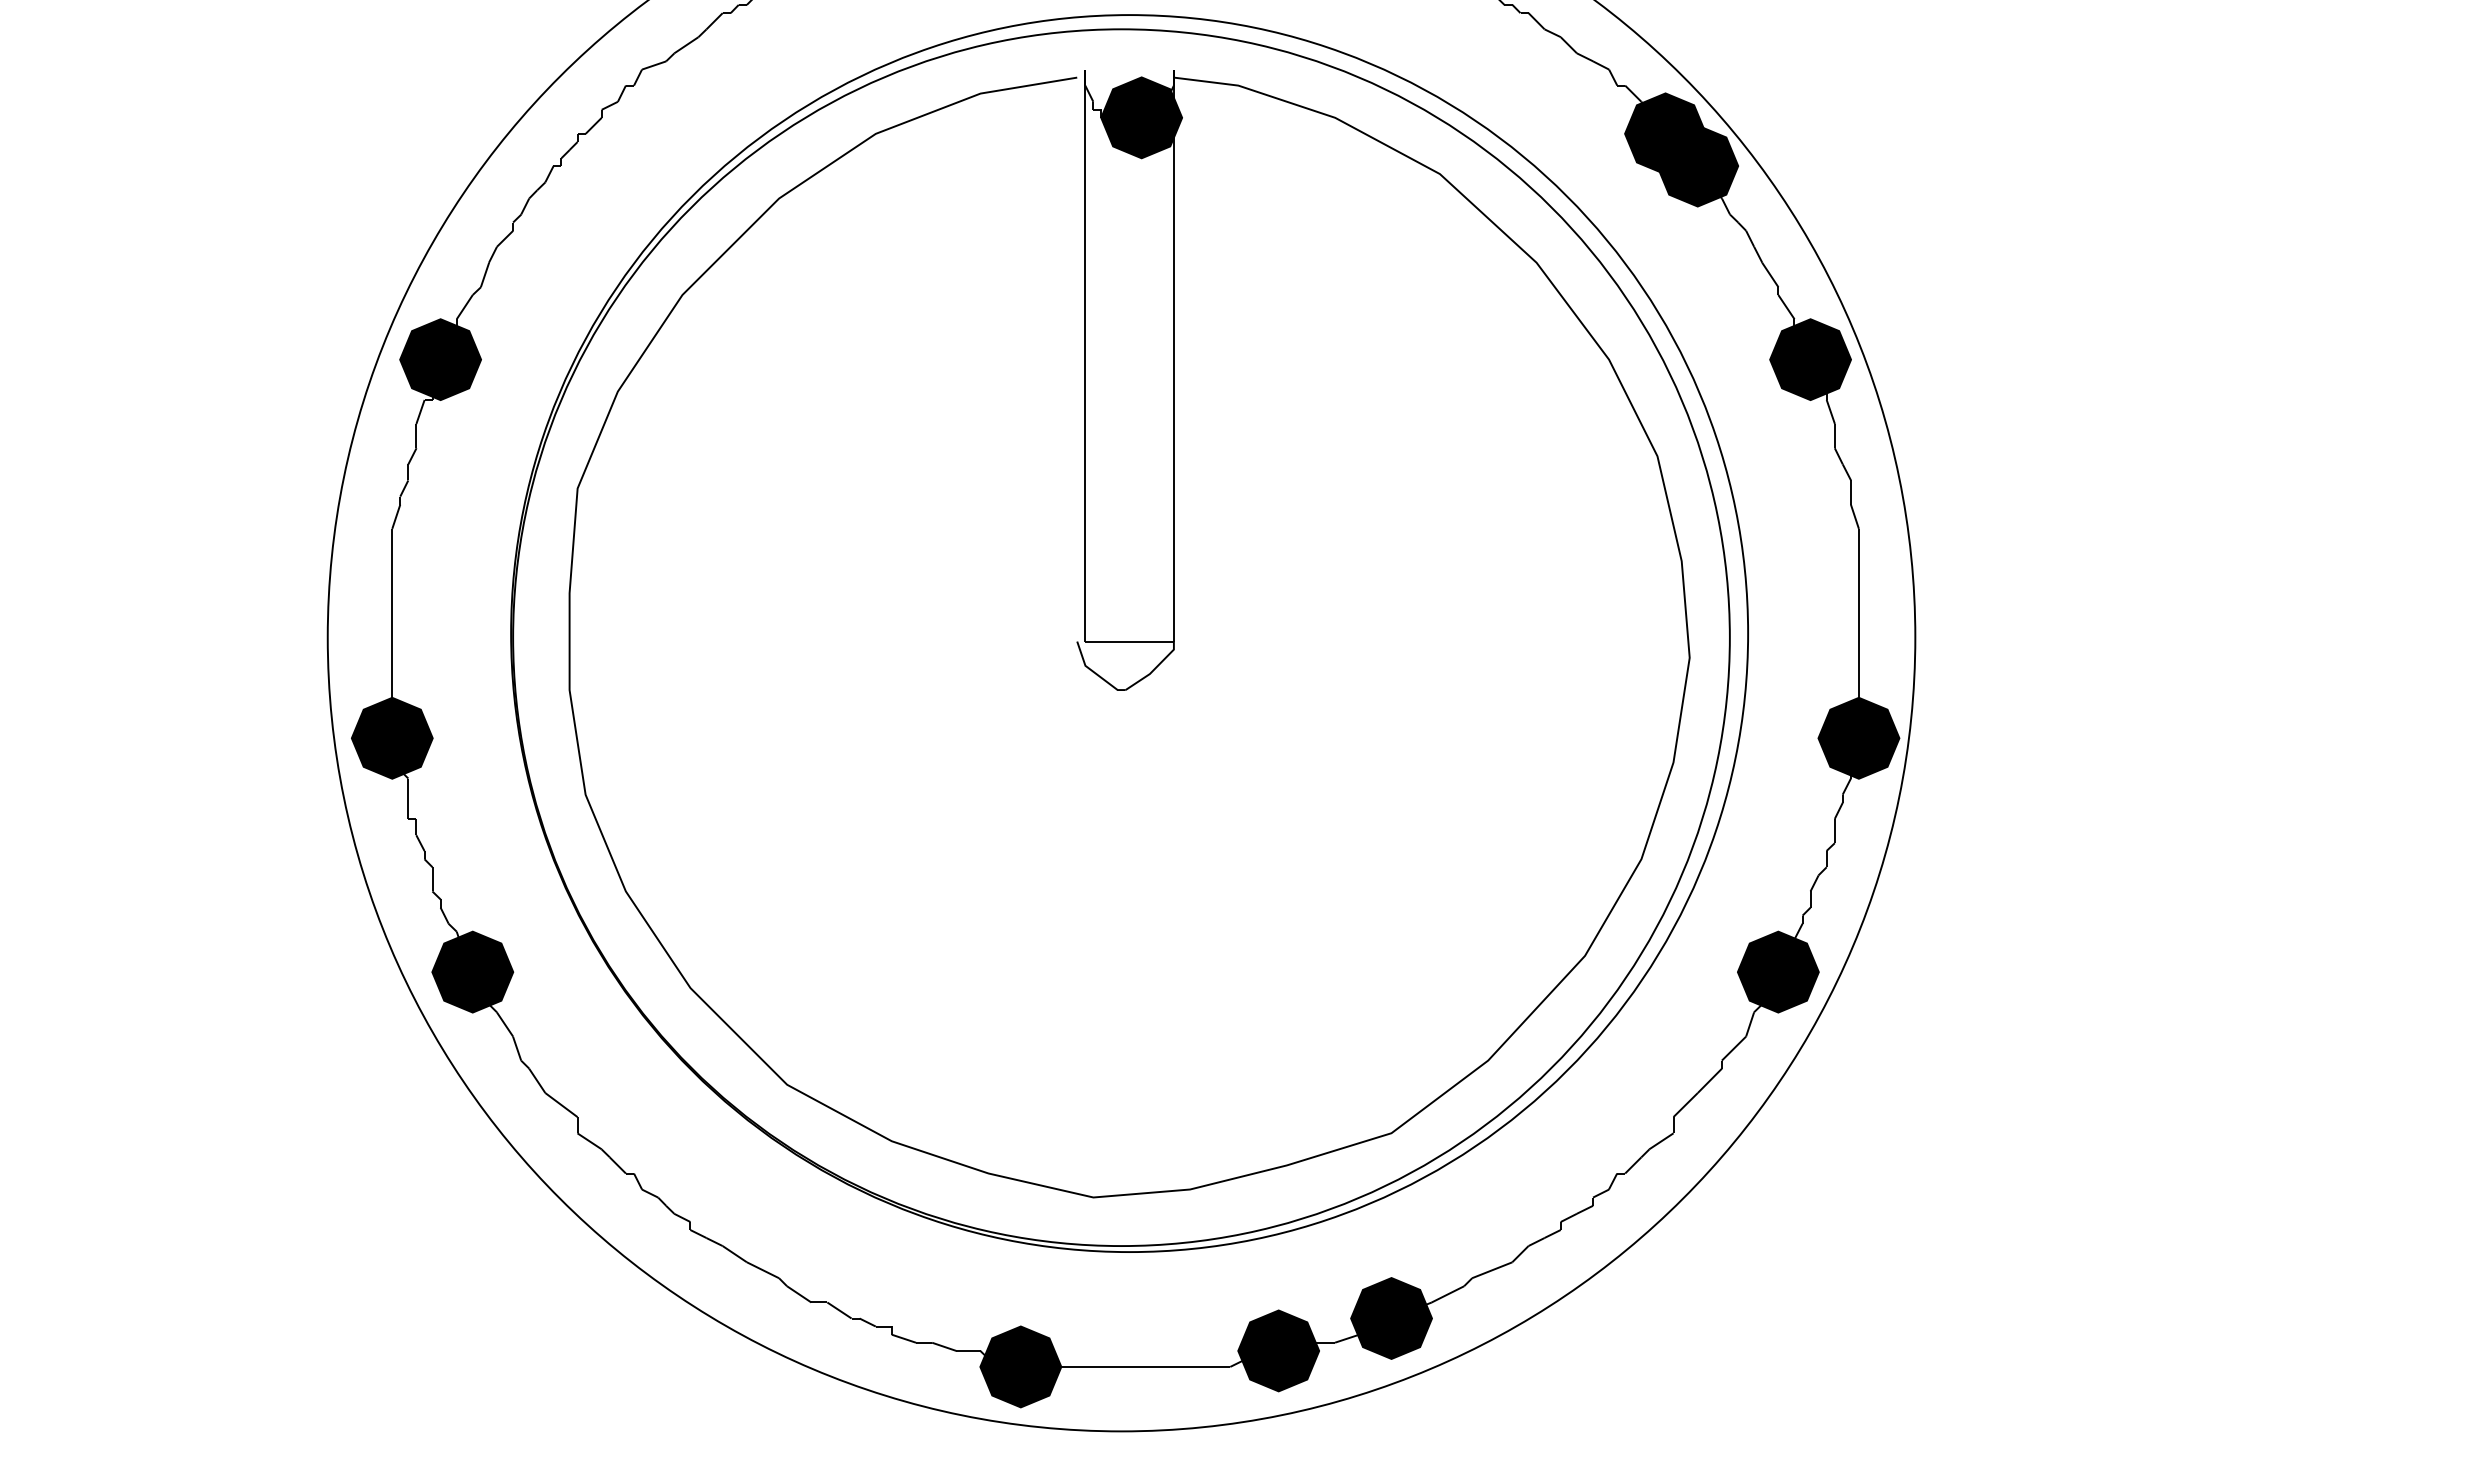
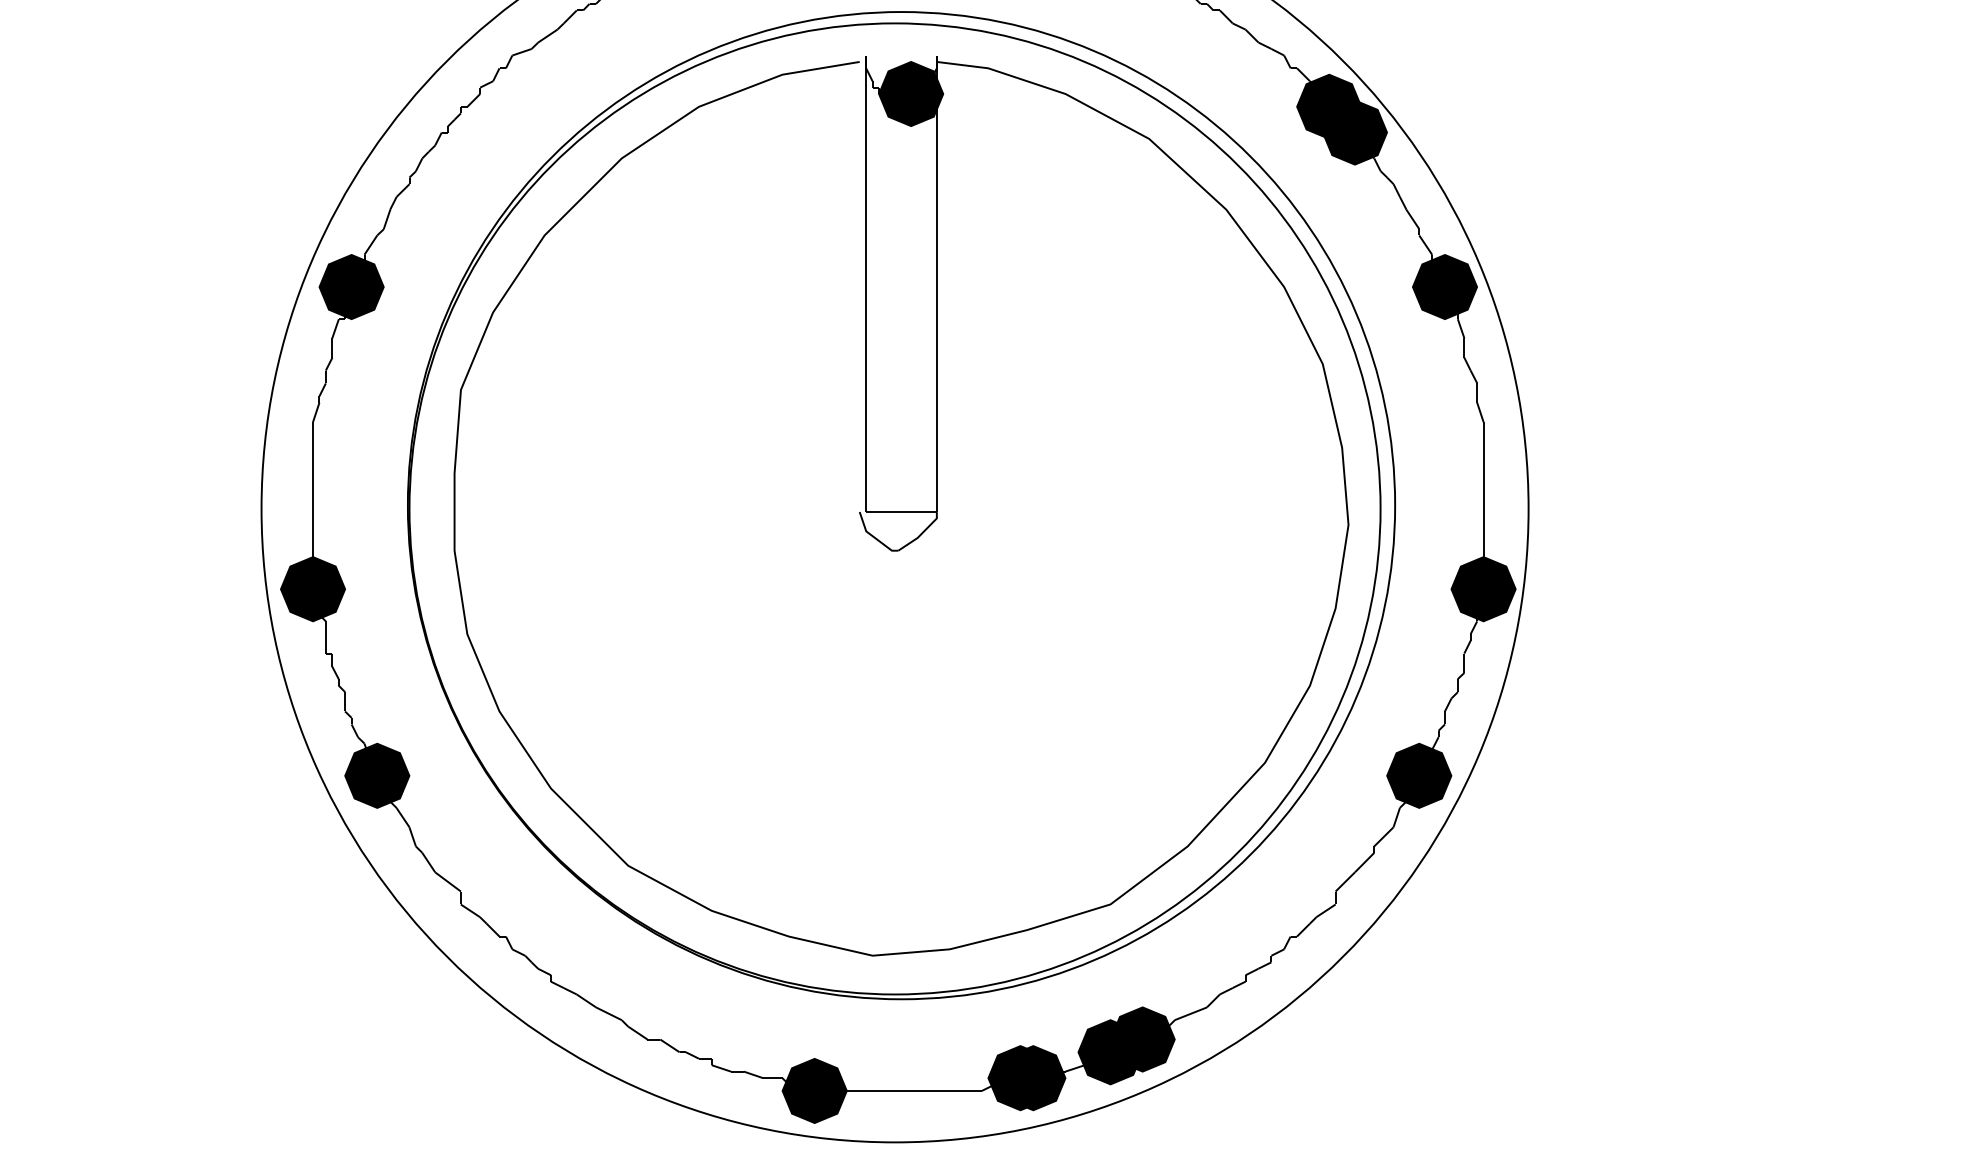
fill: (1431, 1302) -> (1142, 1039), added
fill: (1294, 1350) -> (1033, 1077), added

